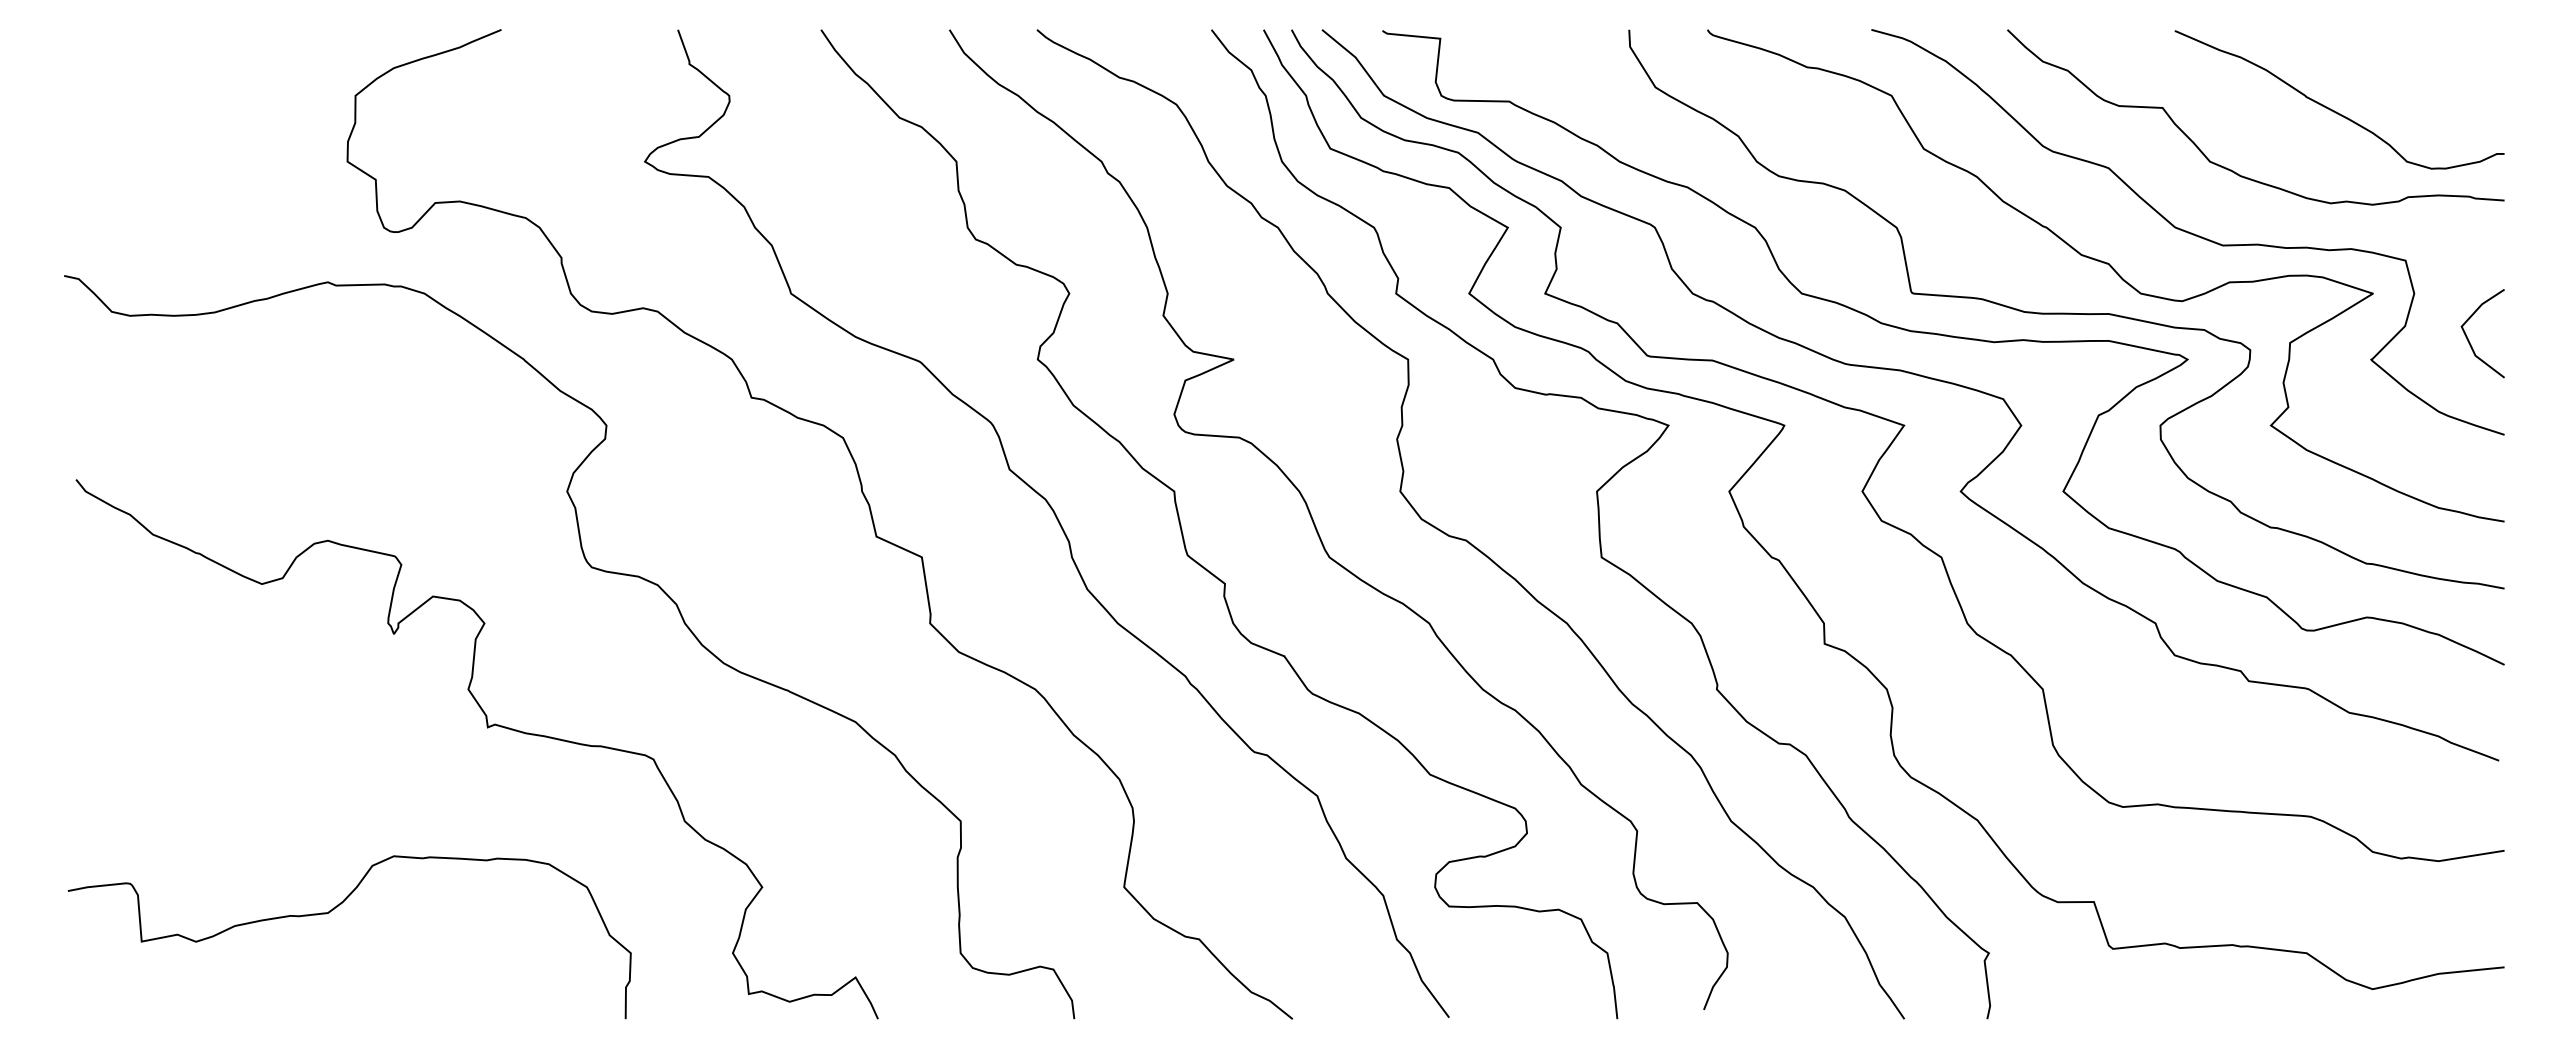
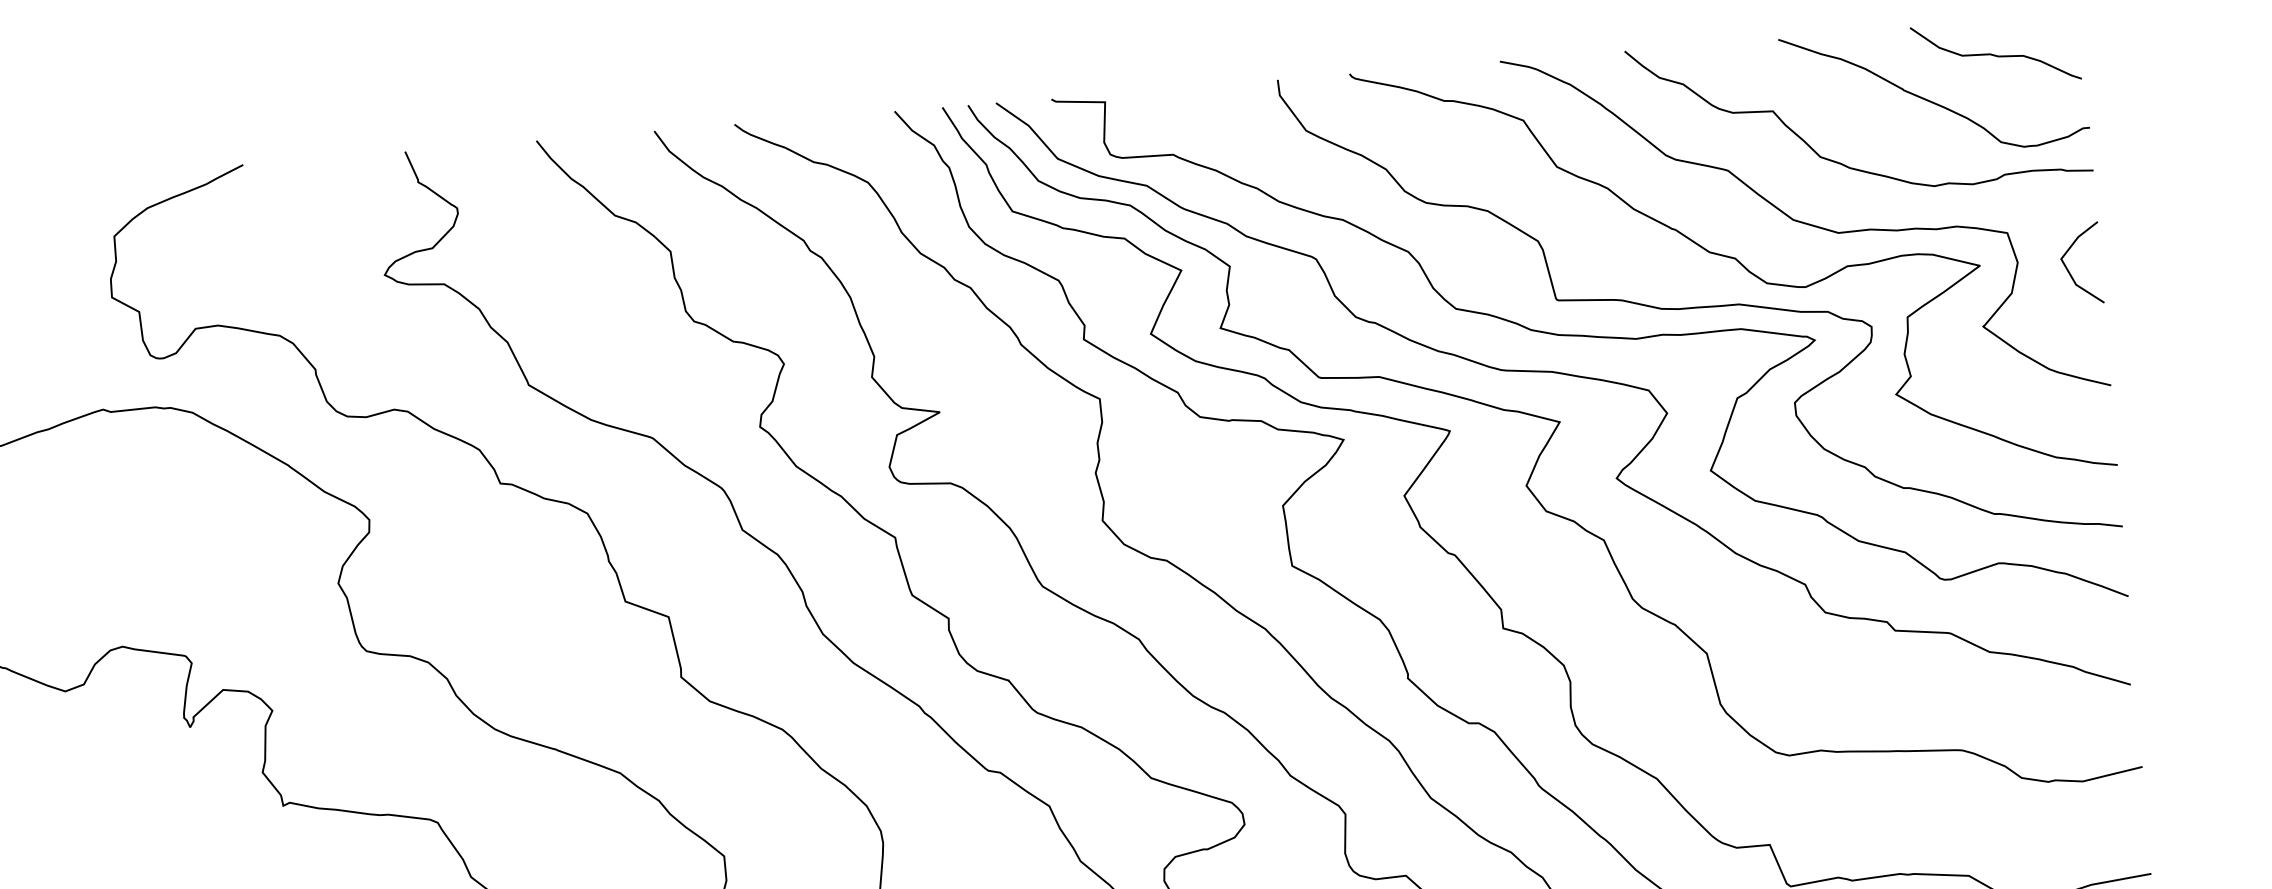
curve: (2409, 66) -> (1996, 54), added
line: (2469, 340) -> (2069, 271), moved

